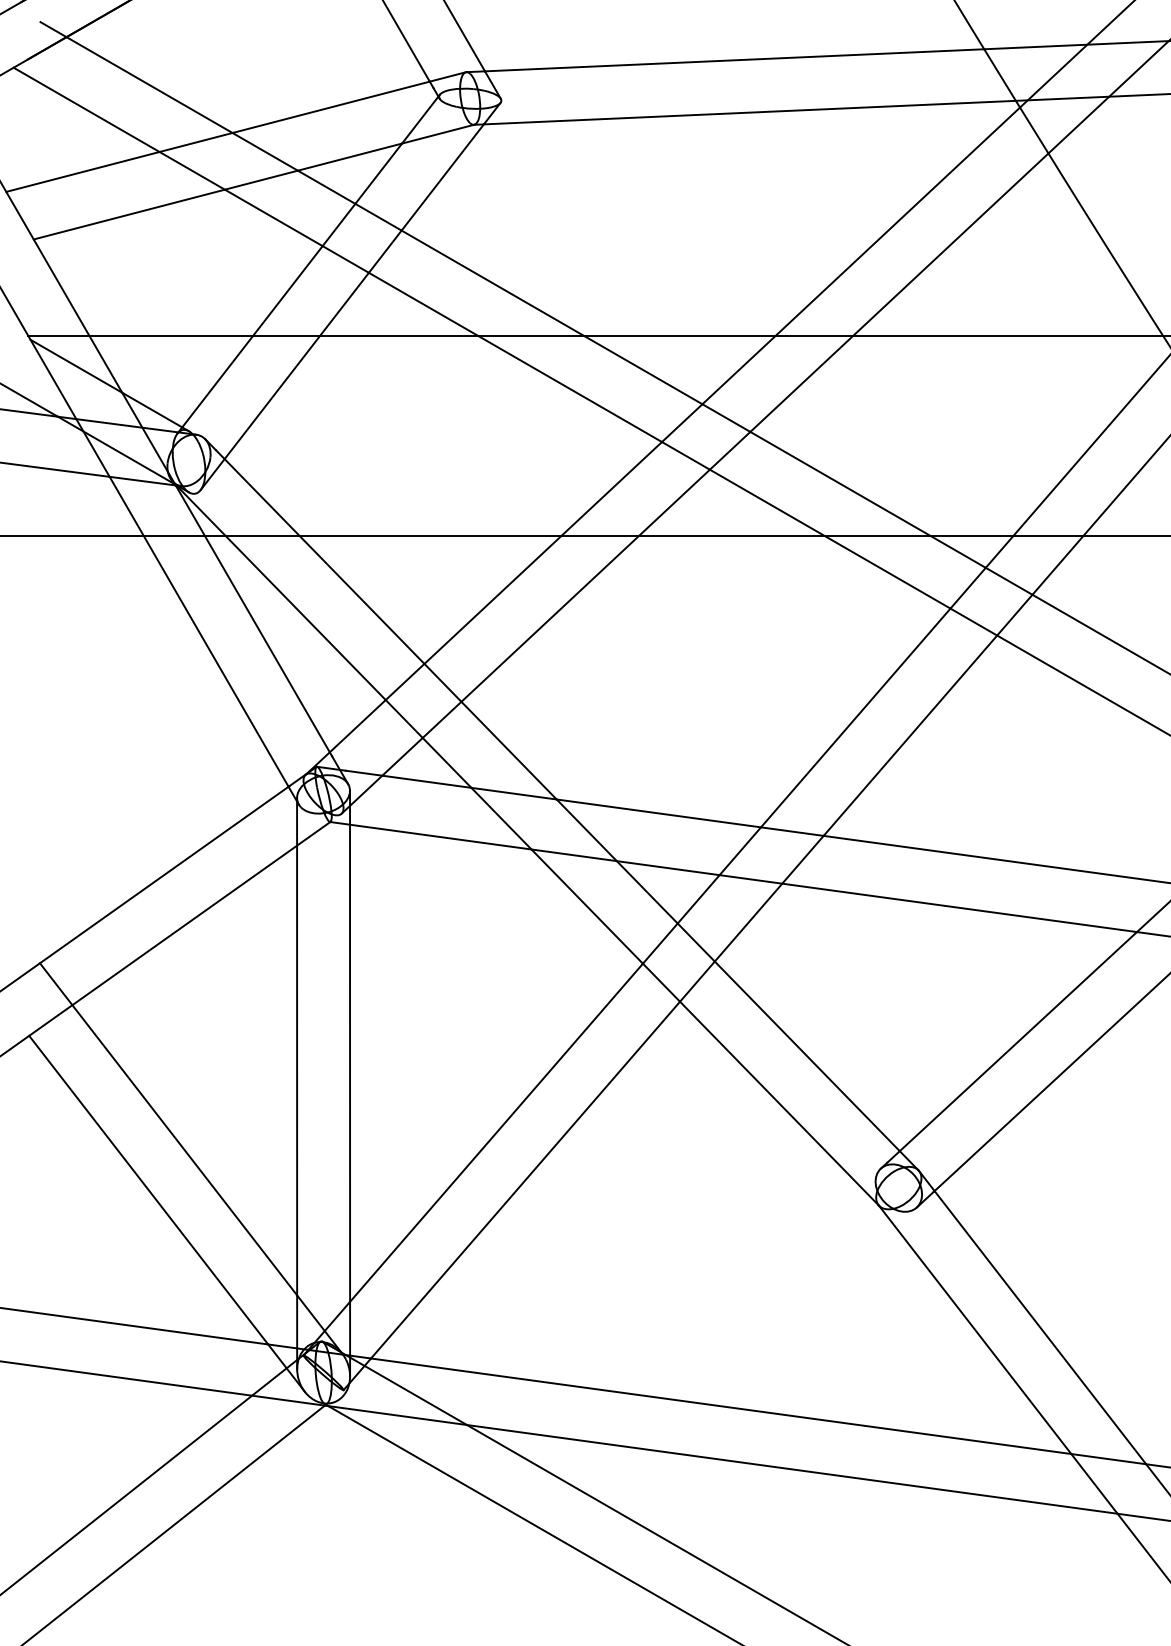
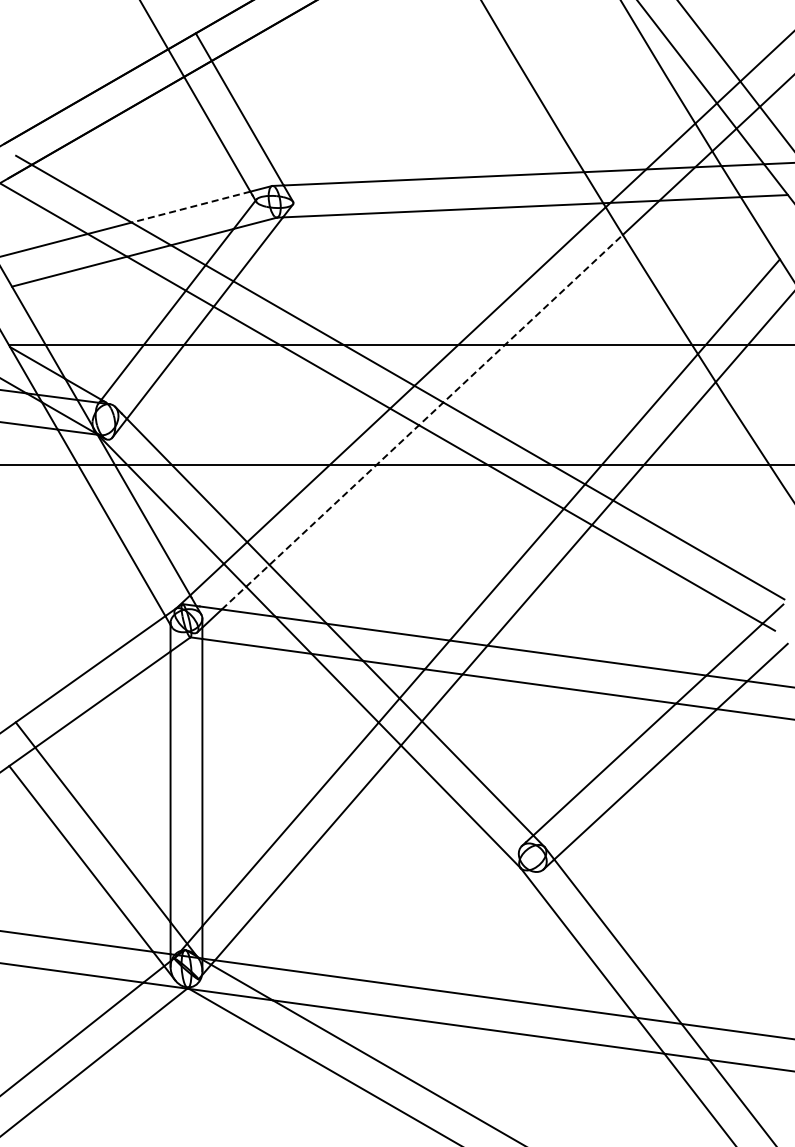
line: (330, 107) -> (190, 207), solid -> dashed
line: (715, 463) -> (422, 421), solid -> dashed

